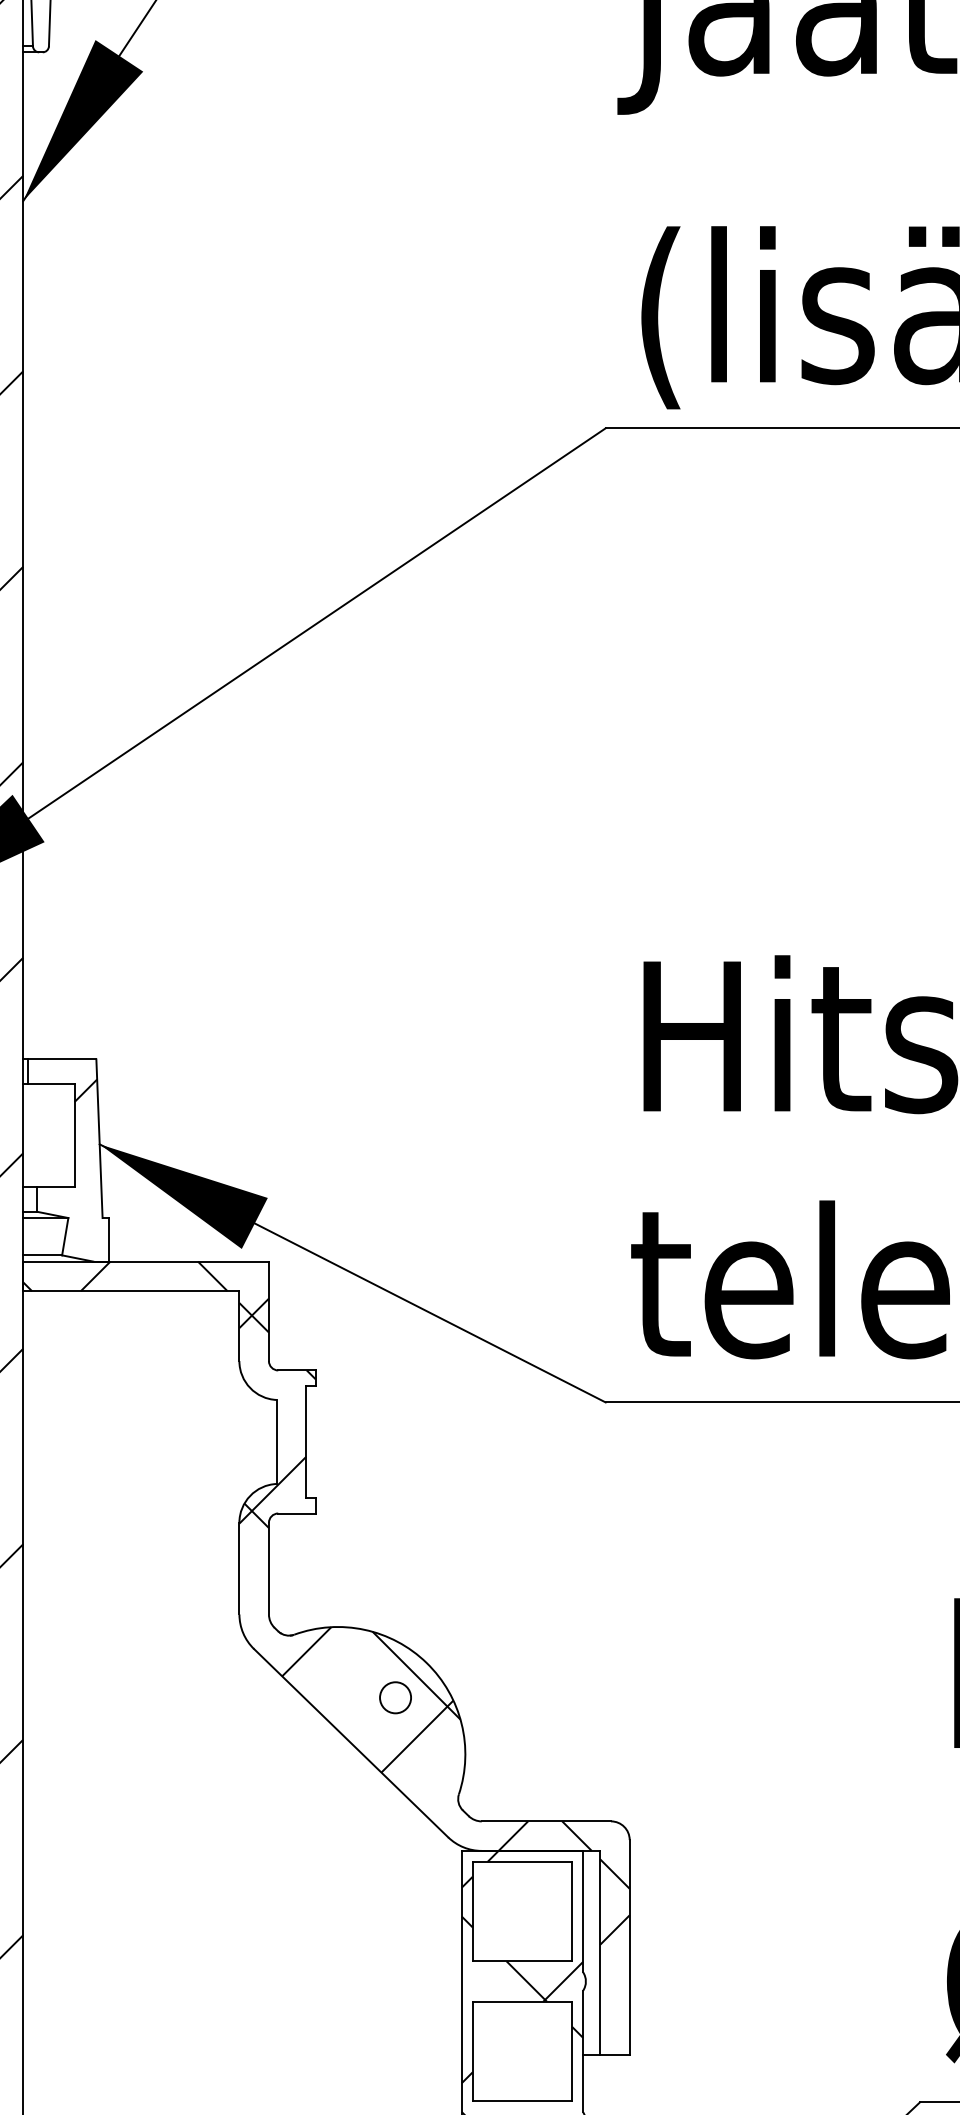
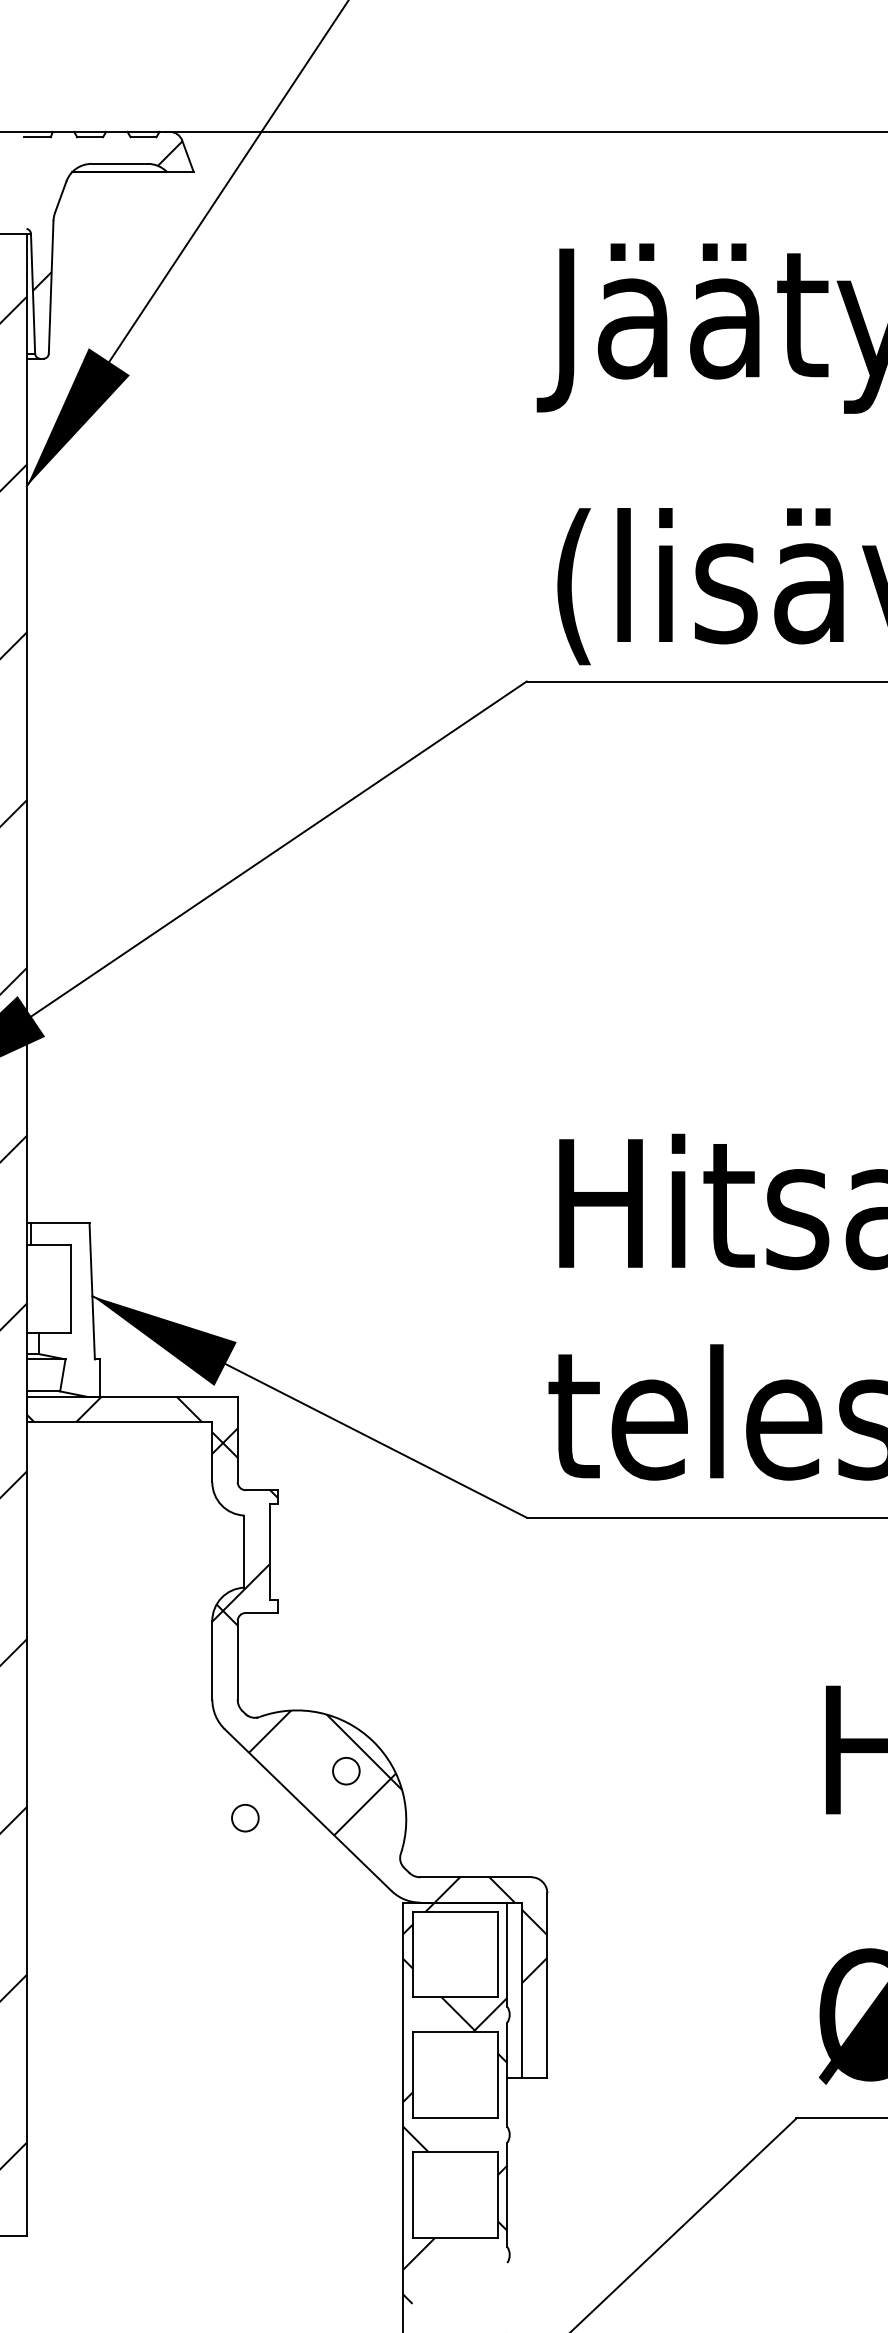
hatch: (85, 1090) -> (80, 1249), removed
circle: (278, 1752) -> (245, 1818), added

